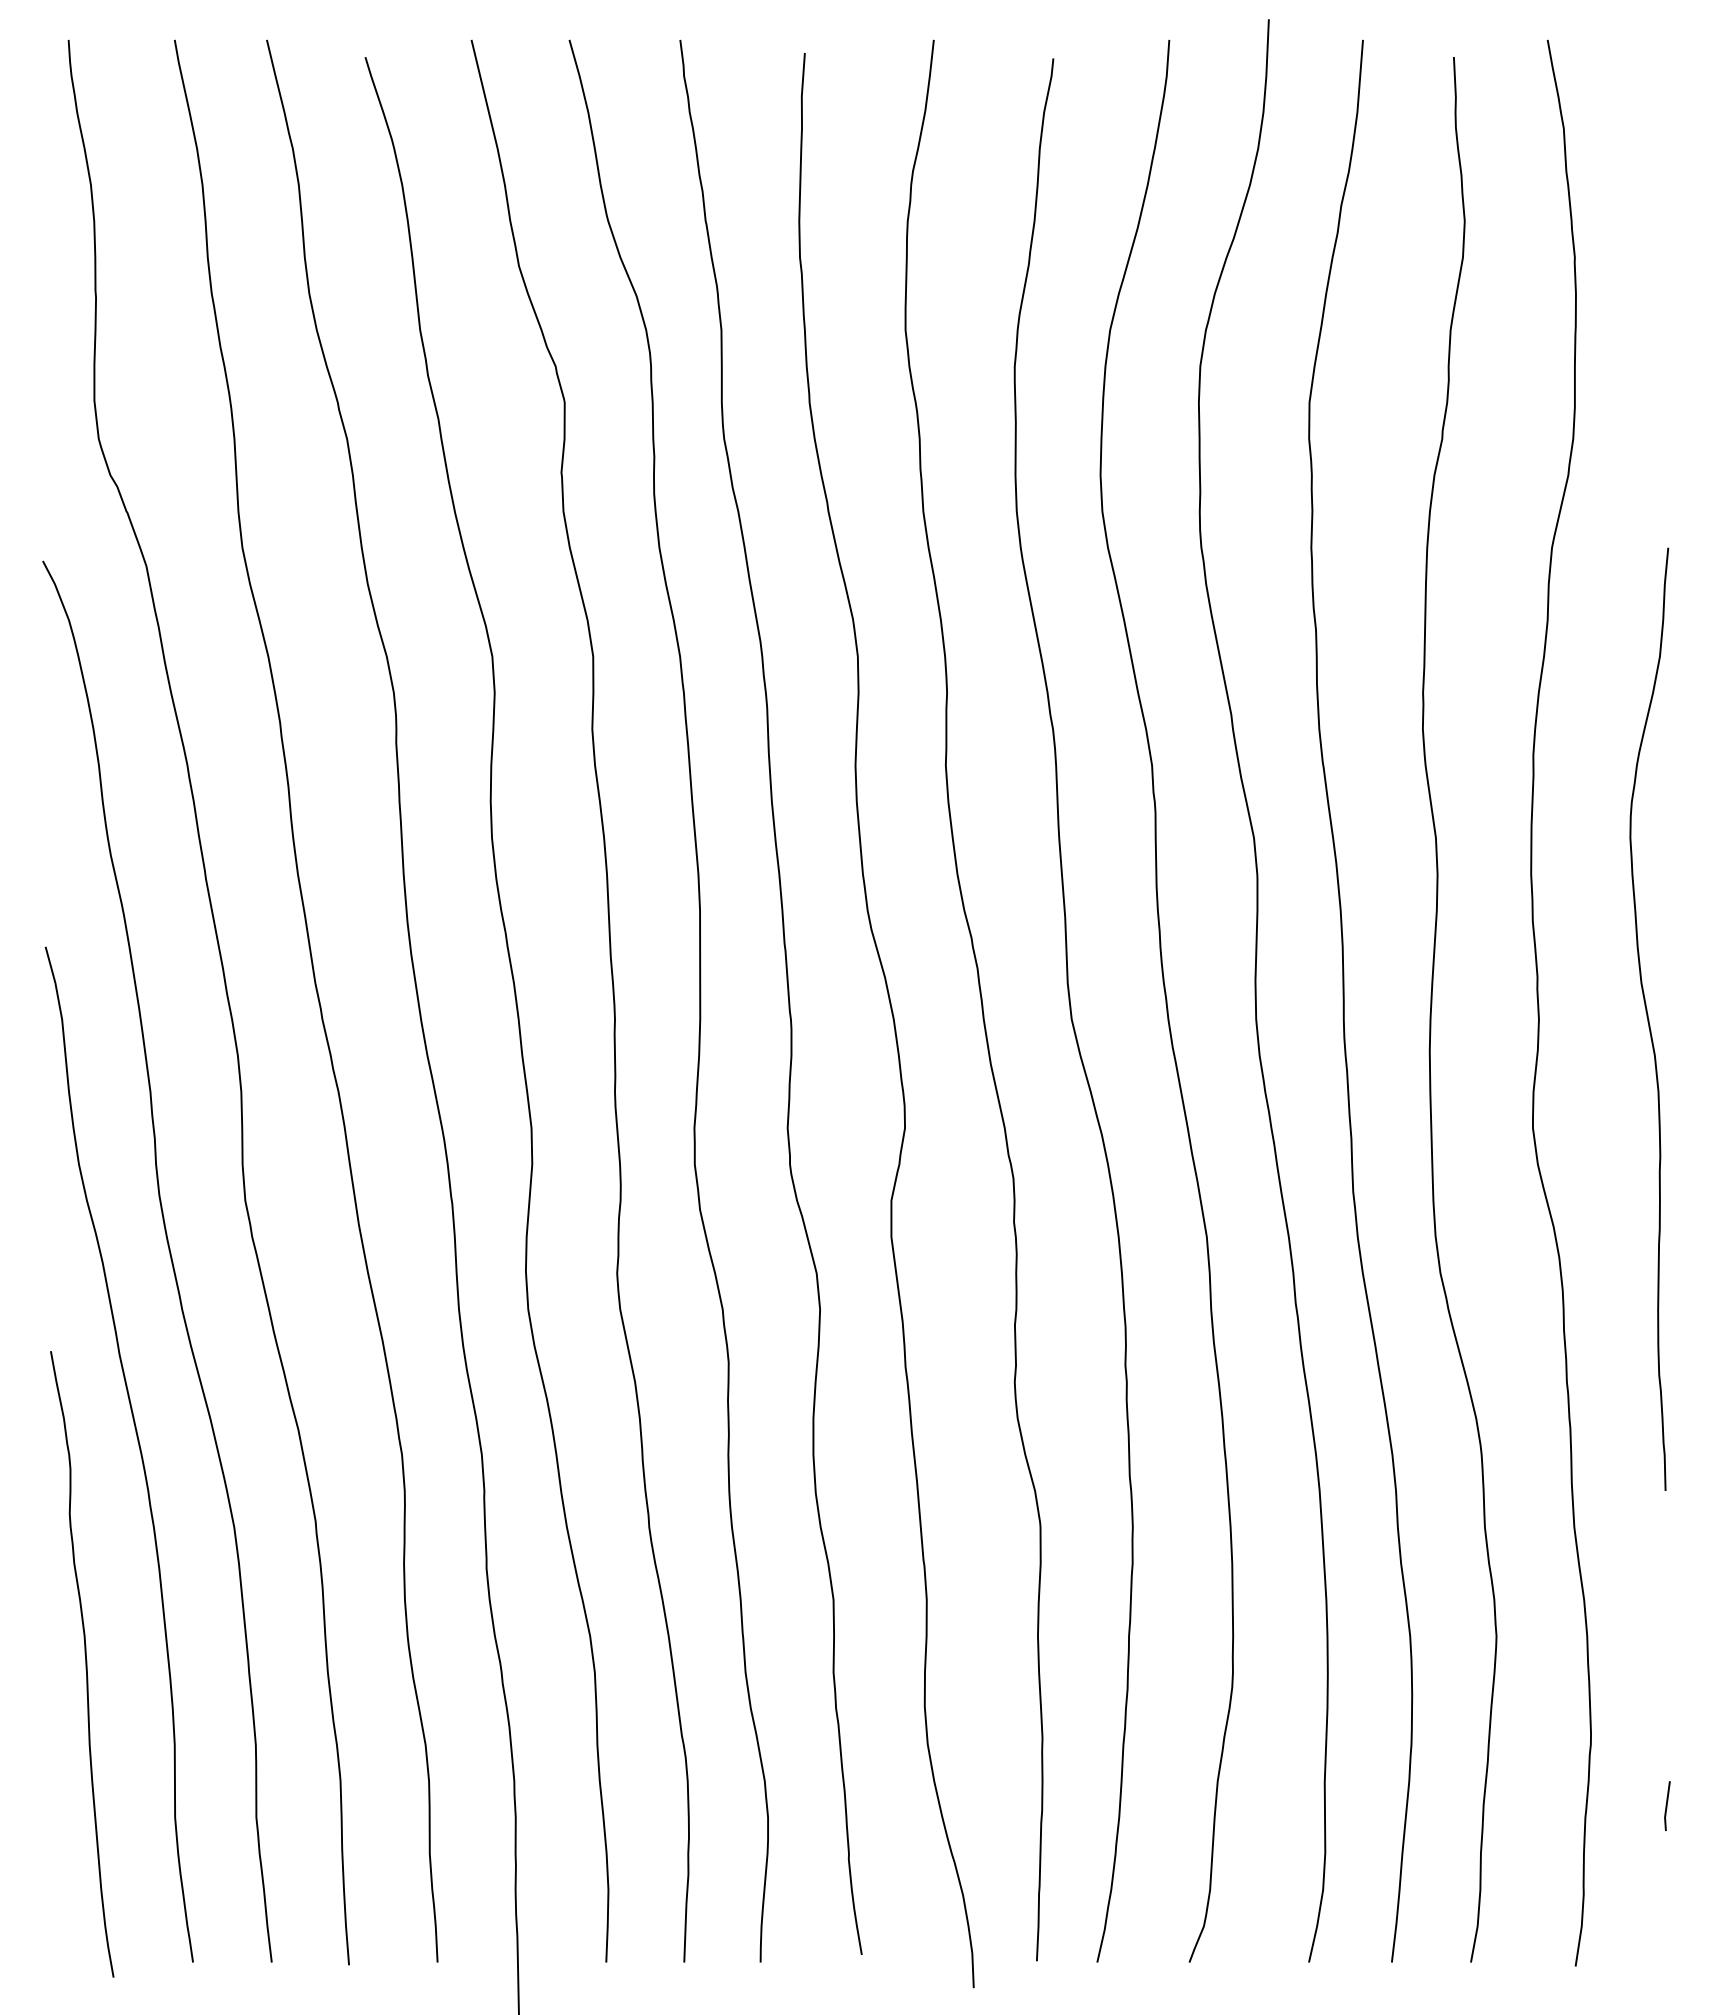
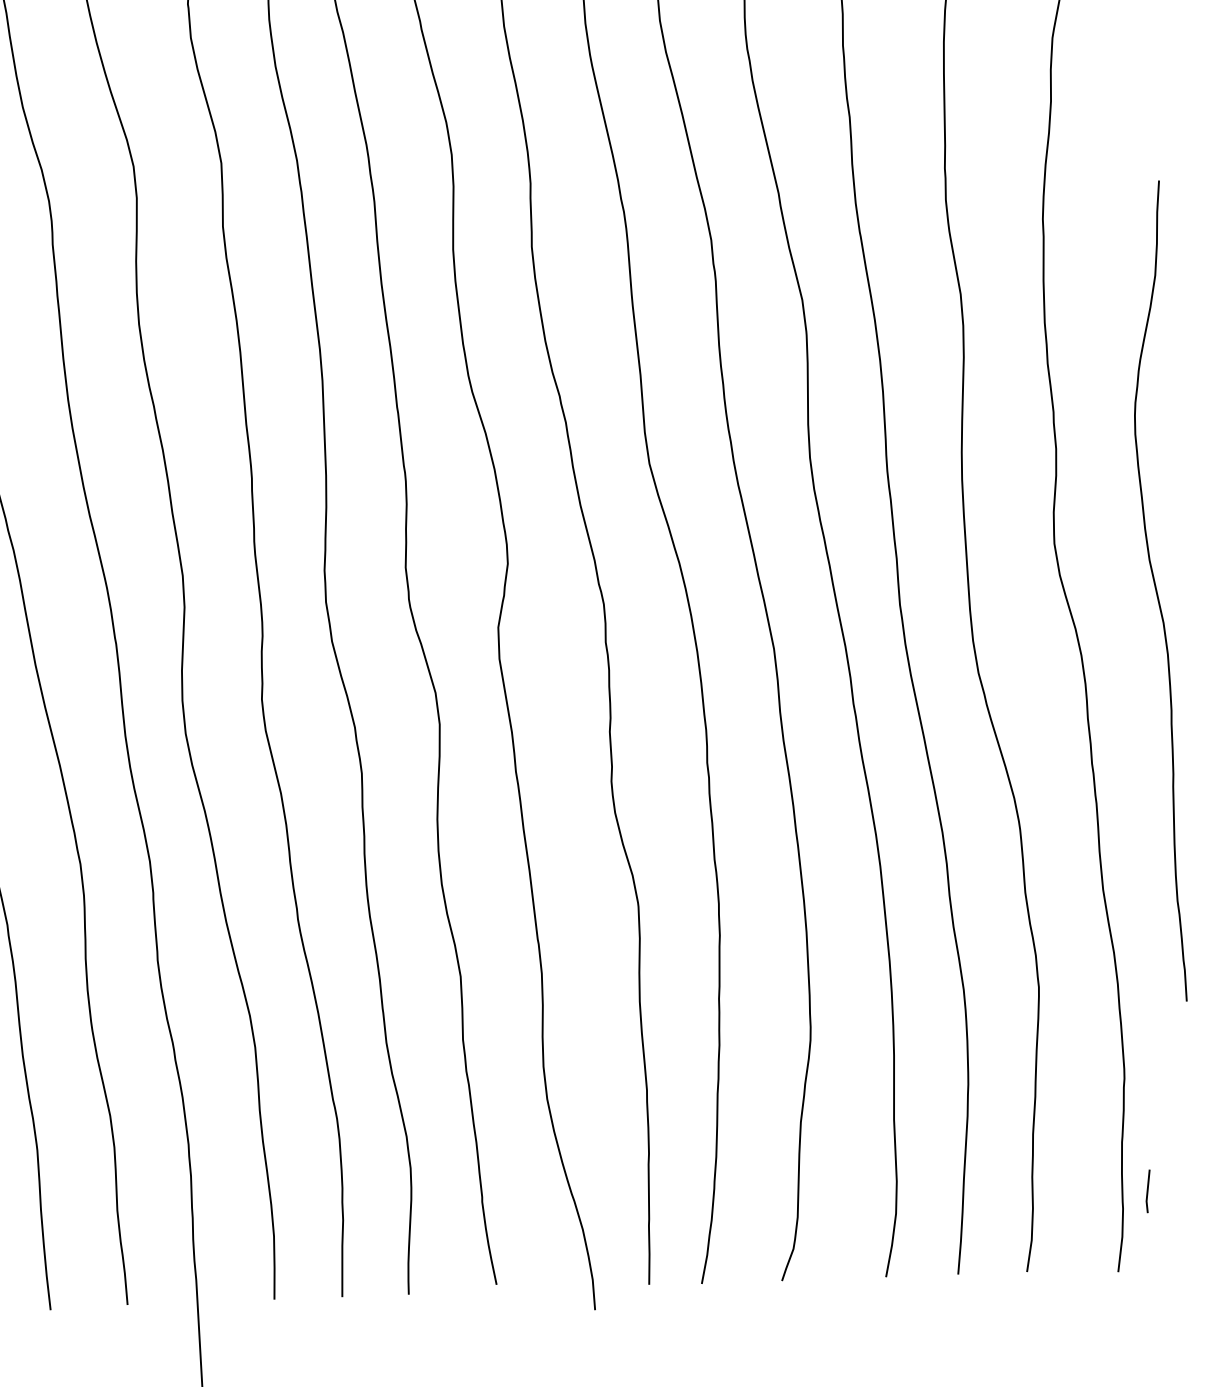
curve: (1648, 1018) -> (1156, 590), moved
line: (1667, 1805) -> (1148, 1190), moved

